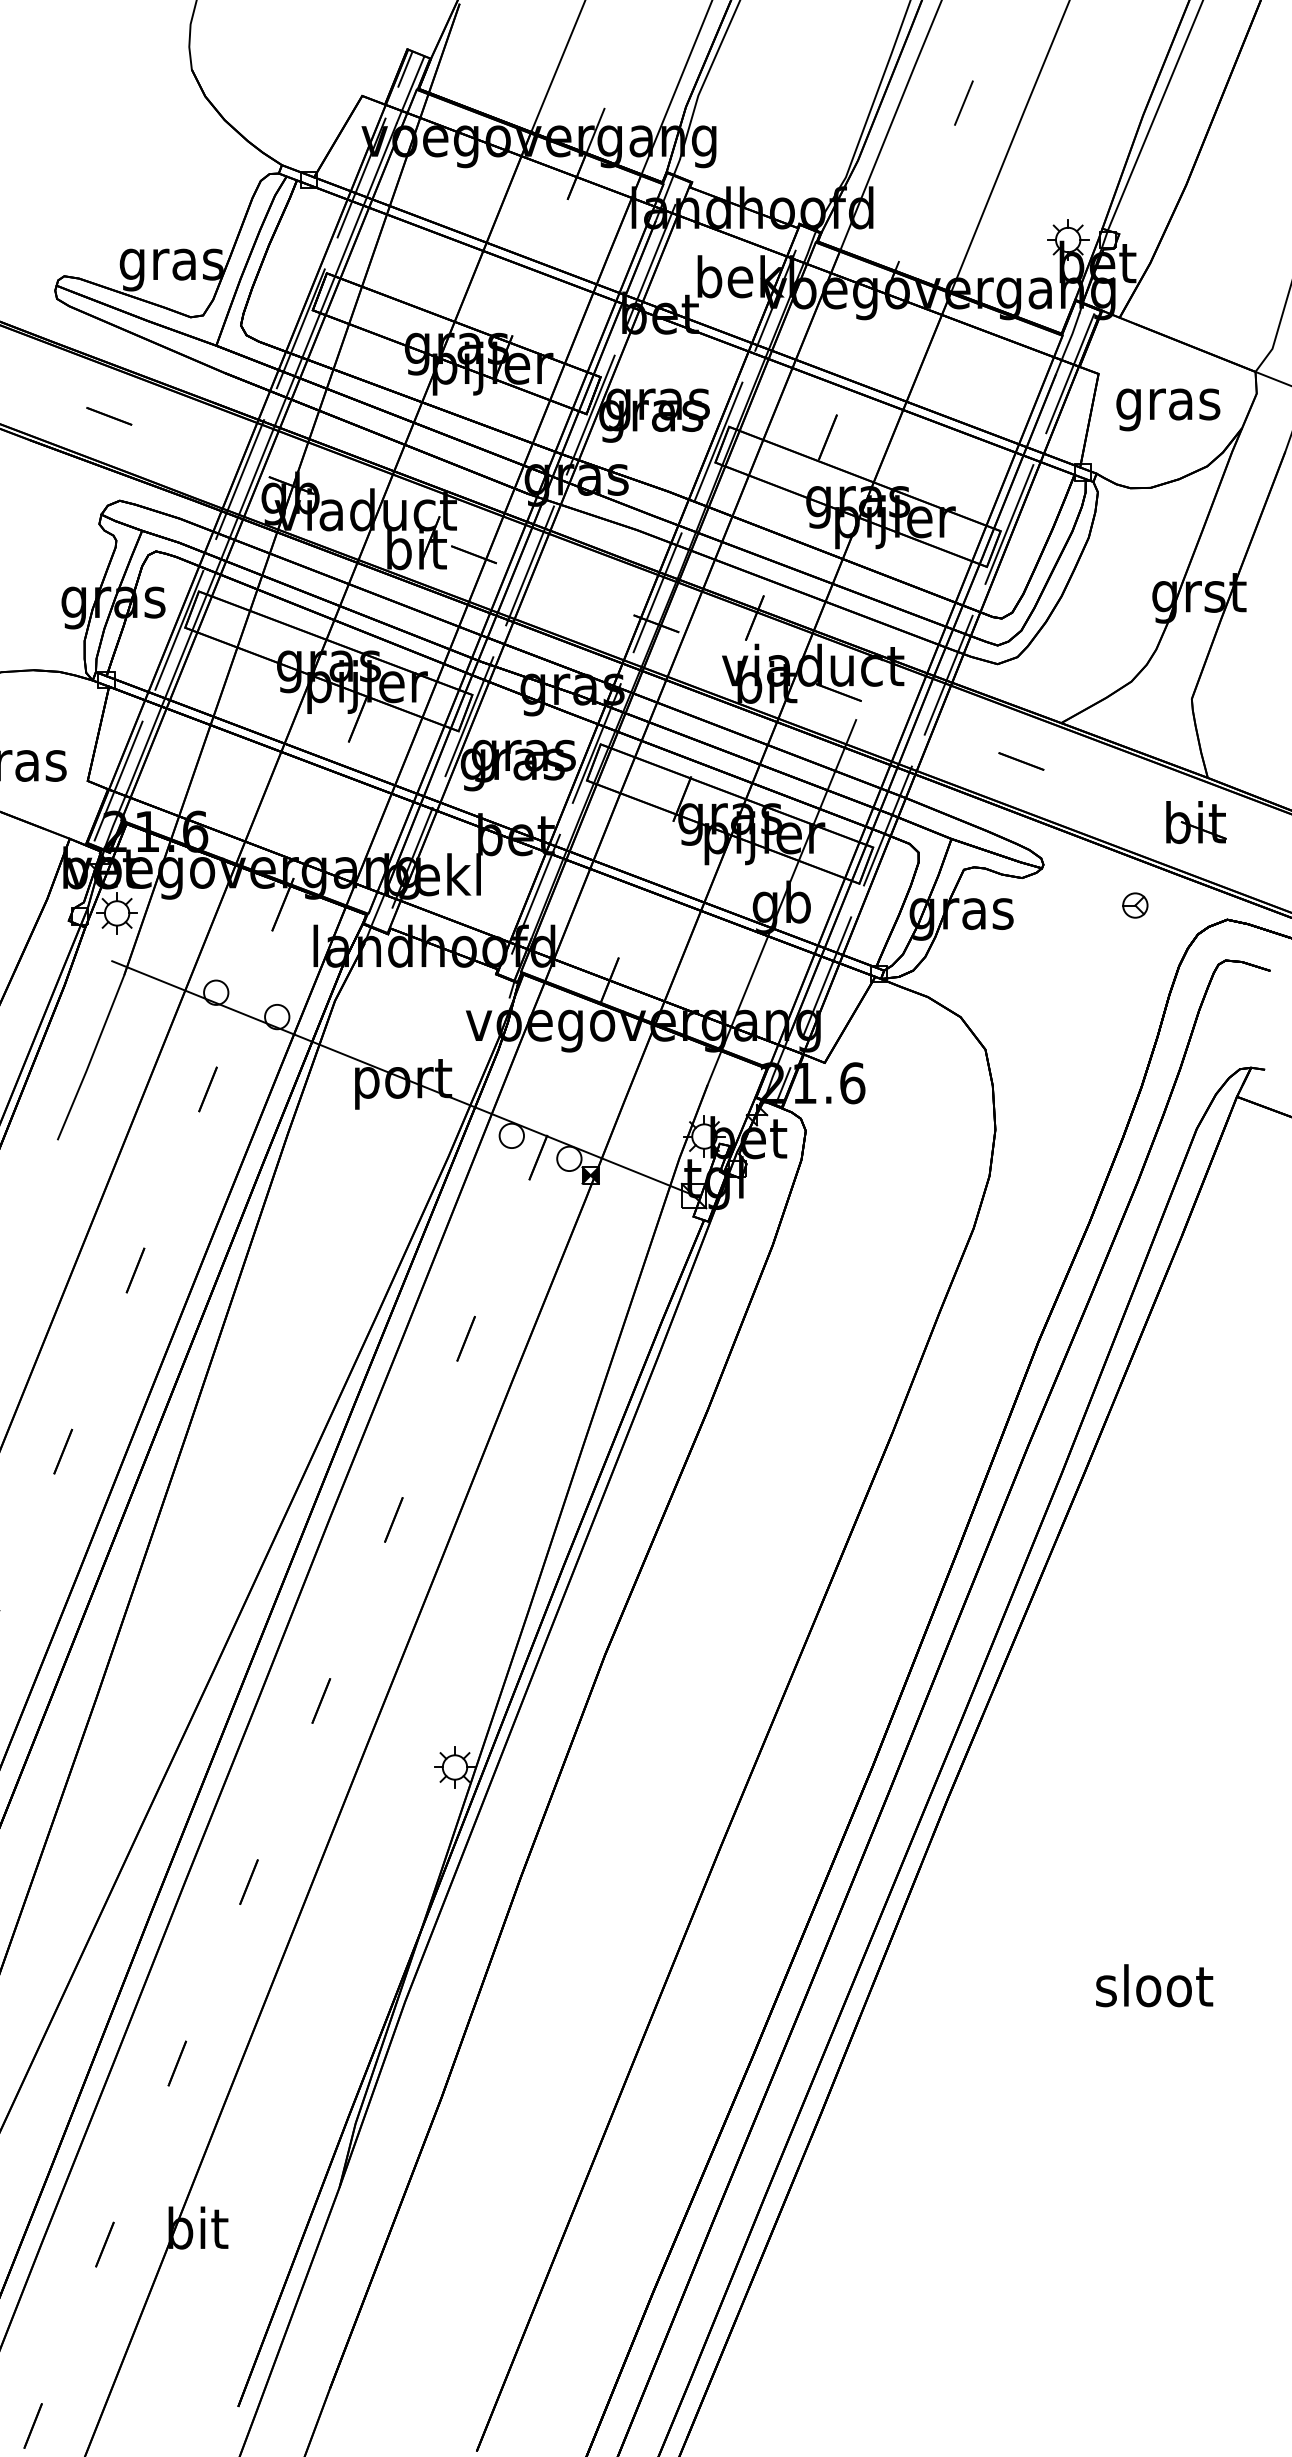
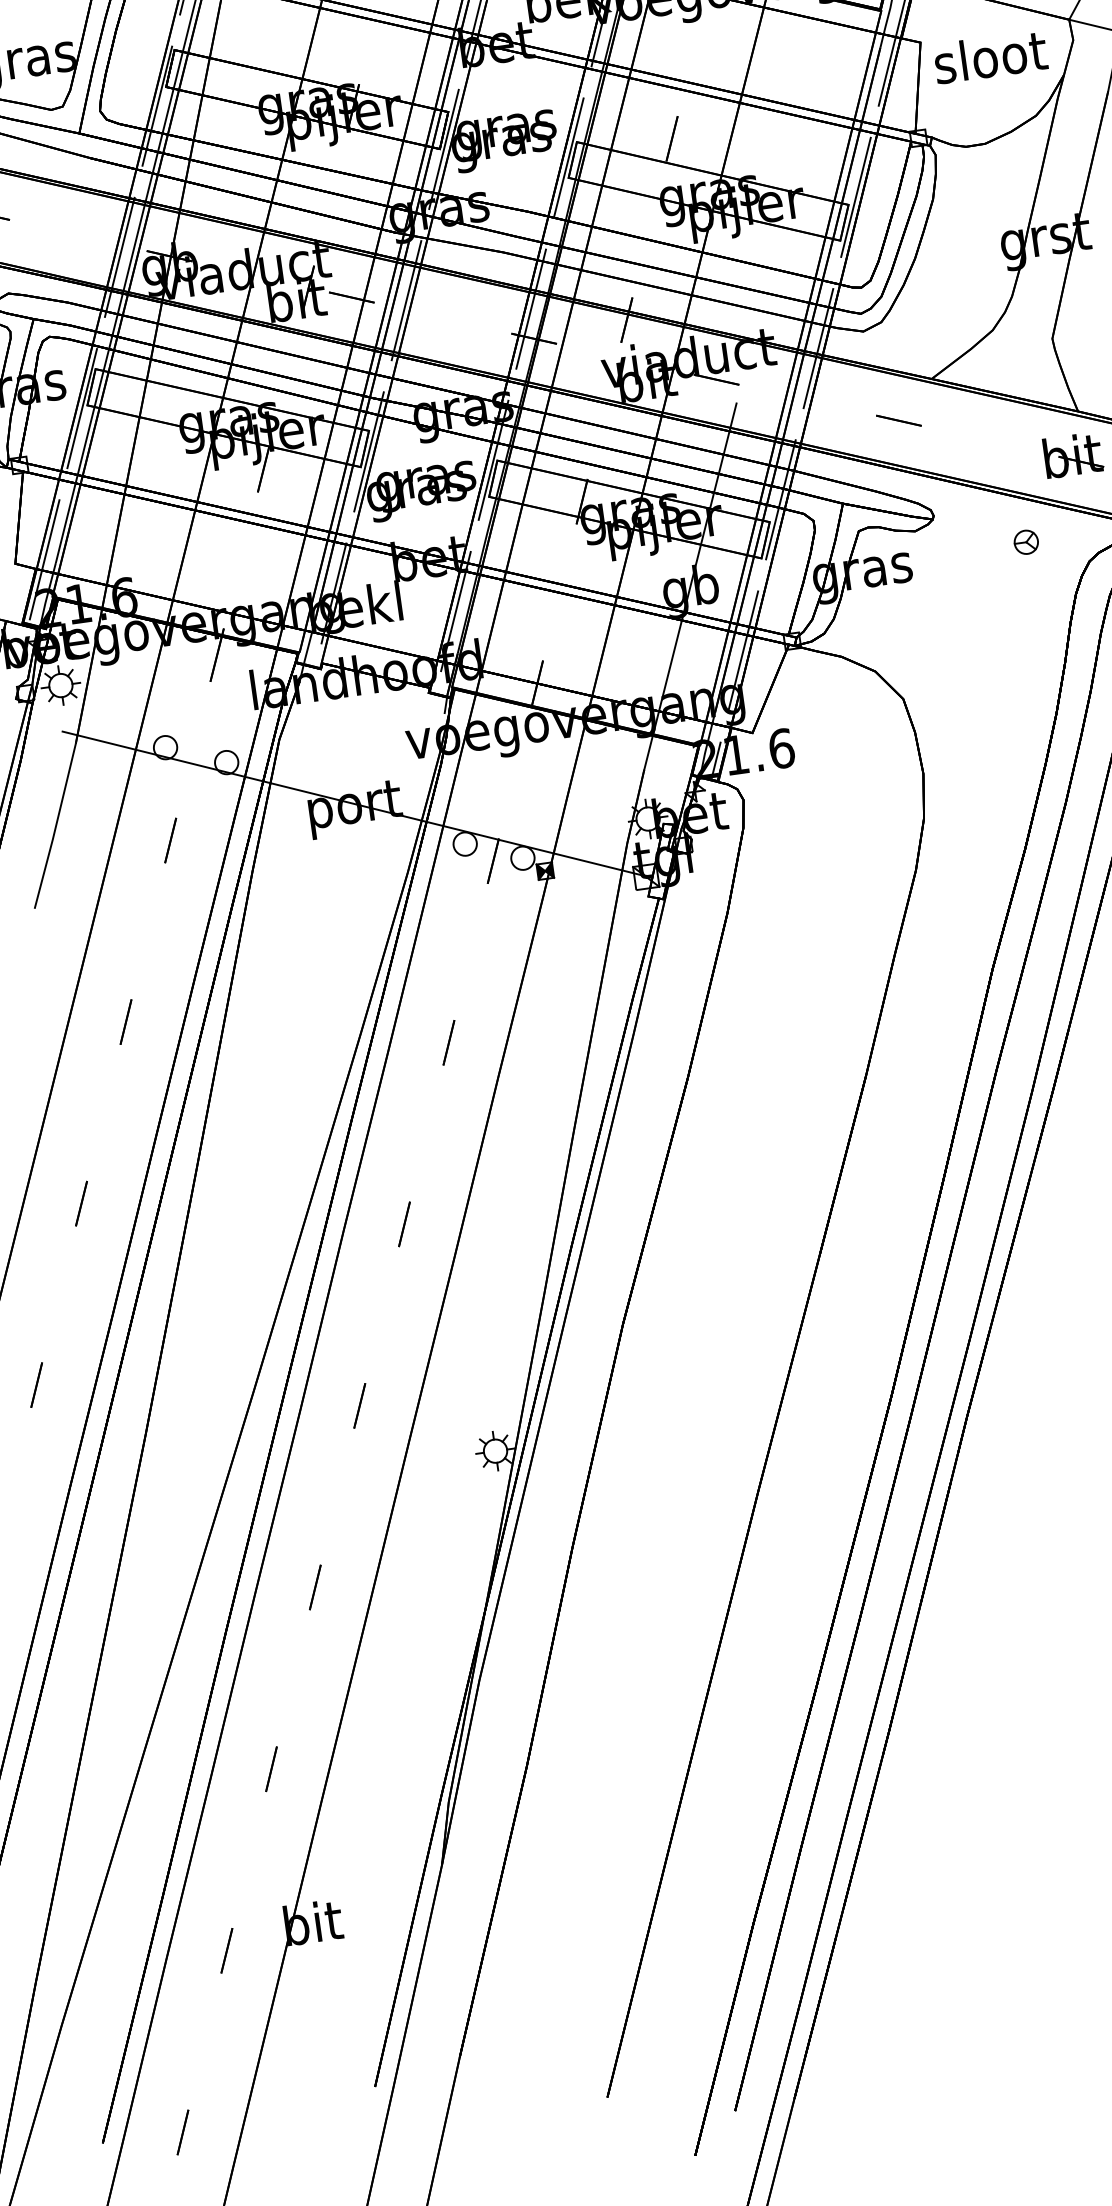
text: (1168, 404) -> (990, 62), gras -> sloot

